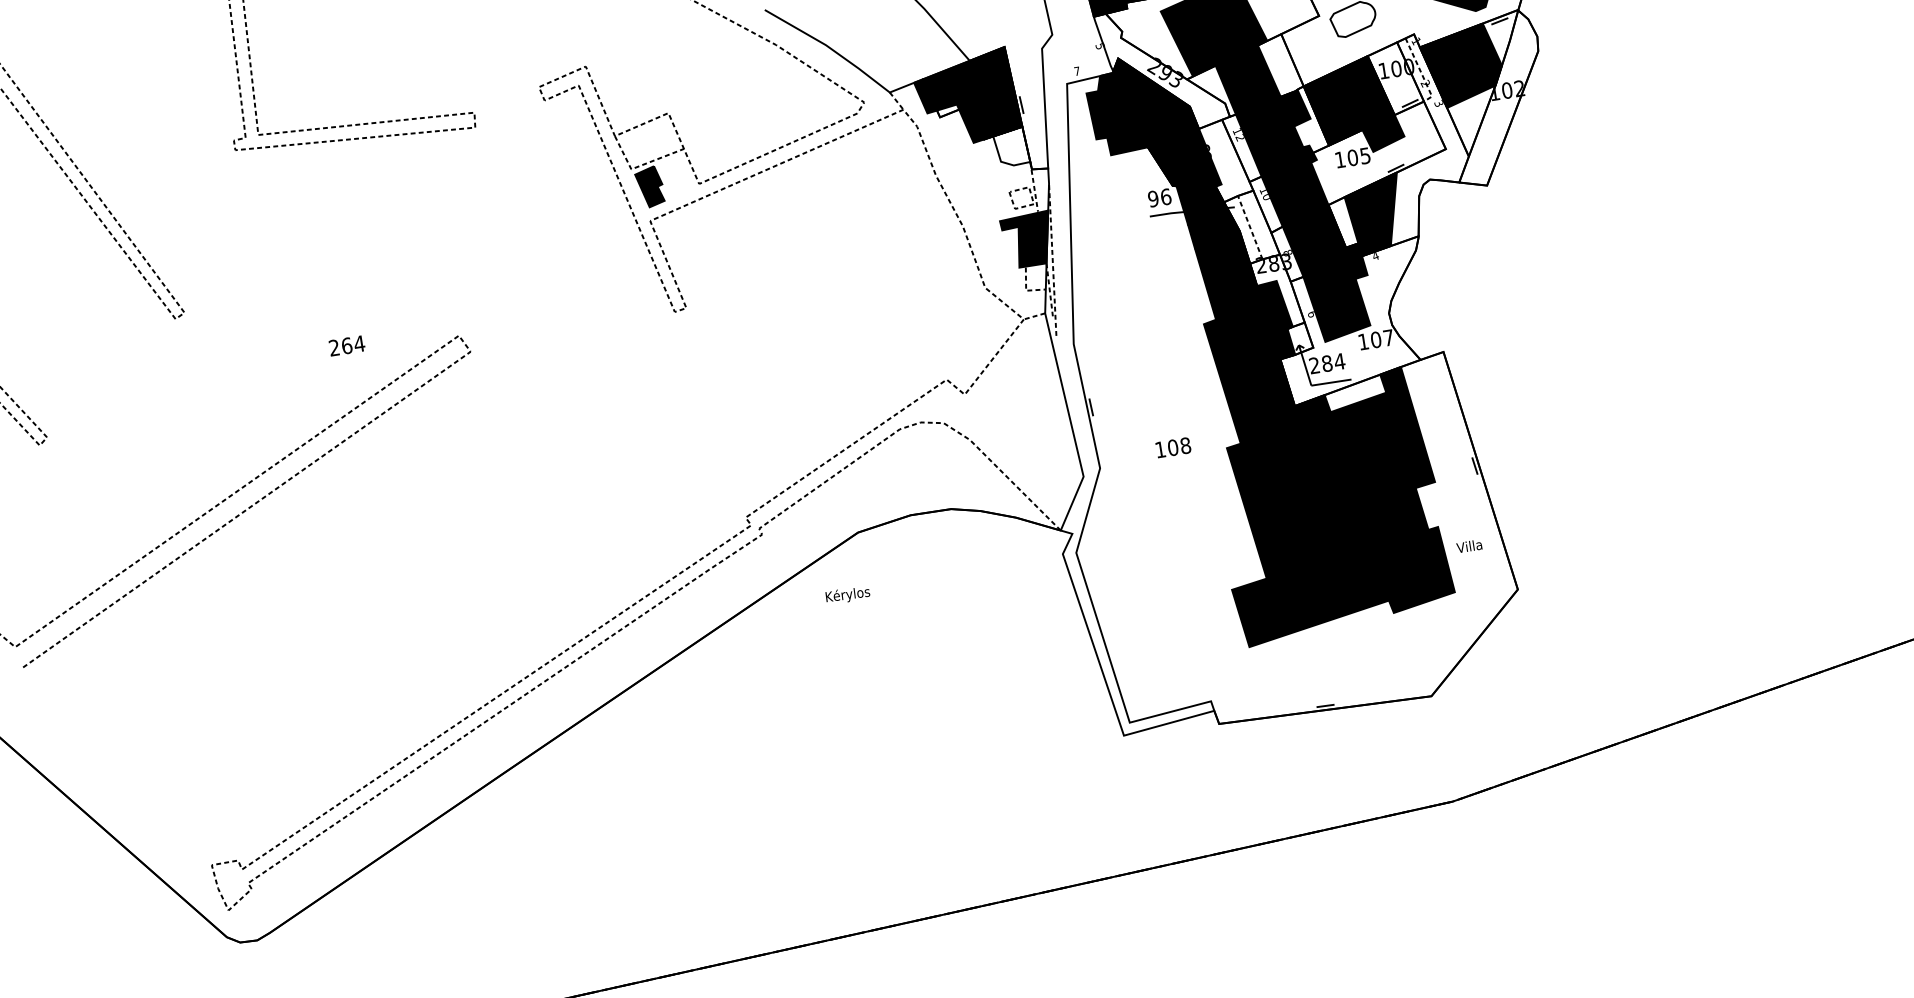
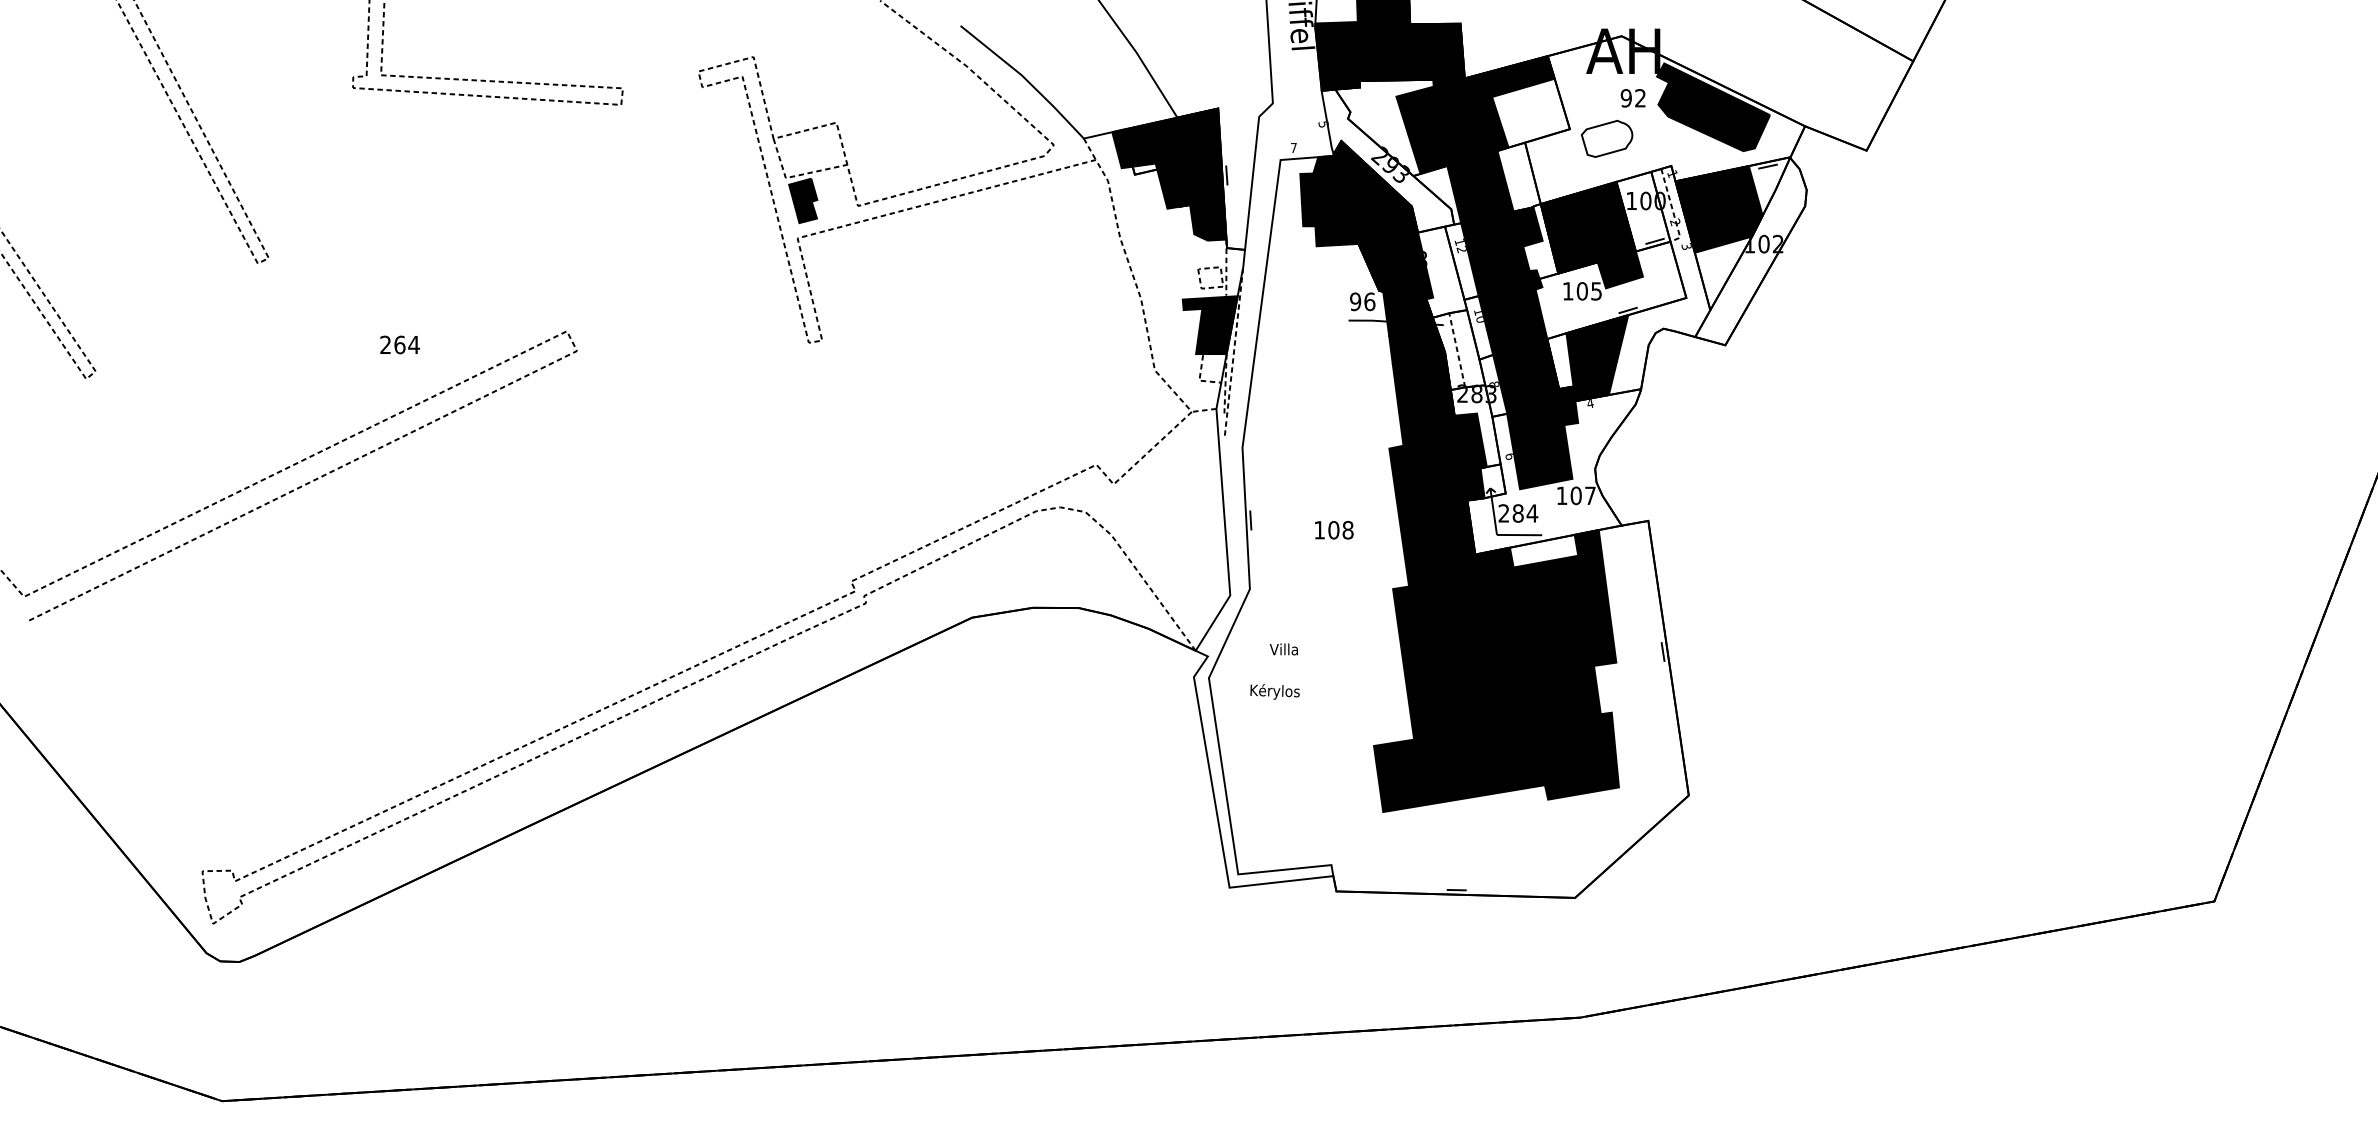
fill: (1011, 146) -> (1208, 219), added
text: (346, 345) -> (399, 344), moved
text: (1173, 447) -> (1334, 530), moved
text: (1468, 546) -> (1283, 649), moved
text: (847, 594) -> (1274, 691), moved

